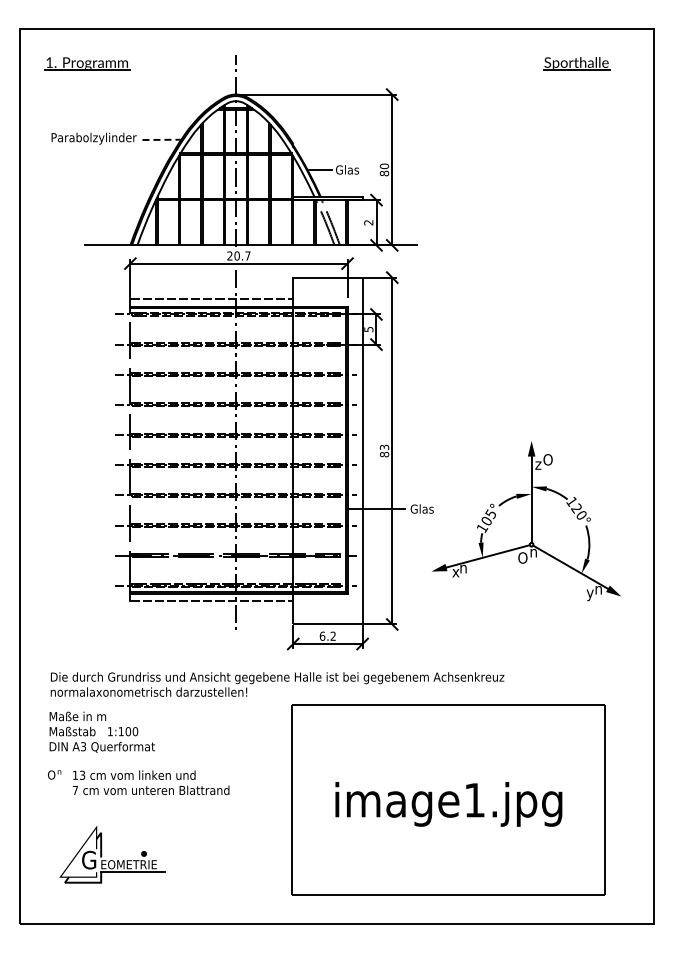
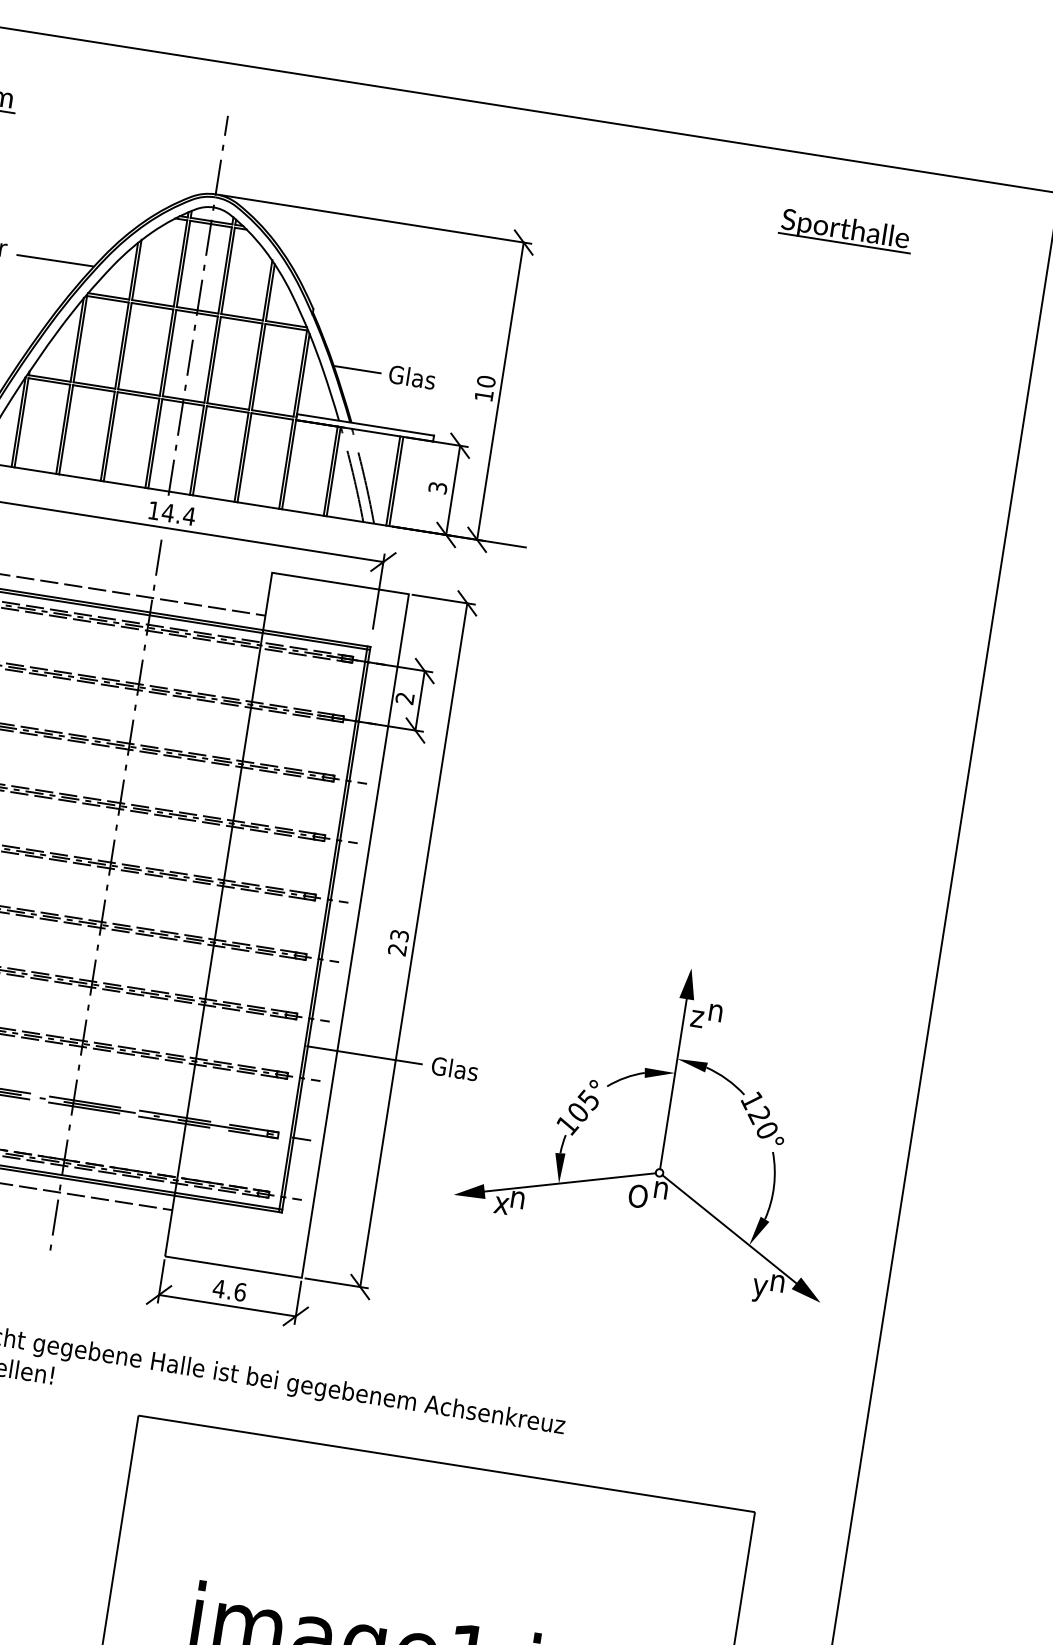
part: (576, 63) -> (845, 230), moved
line: (162, 139) -> (57, 260), dashed -> solid
text: (384, 173) -> (484, 395), 80 -> 10
text: (368, 222) -> (437, 487), 2 -> 3
text: (238, 255) -> (171, 512), 20.7 -> 14.4
text: (368, 329) -> (404, 698), 5 -> 2
text: (384, 454) -> (397, 949), 83 -> 23
text: (547, 459) -> (717, 1009), O -> n
text: (327, 635) -> (229, 1288), 6.2 -> 4.6

